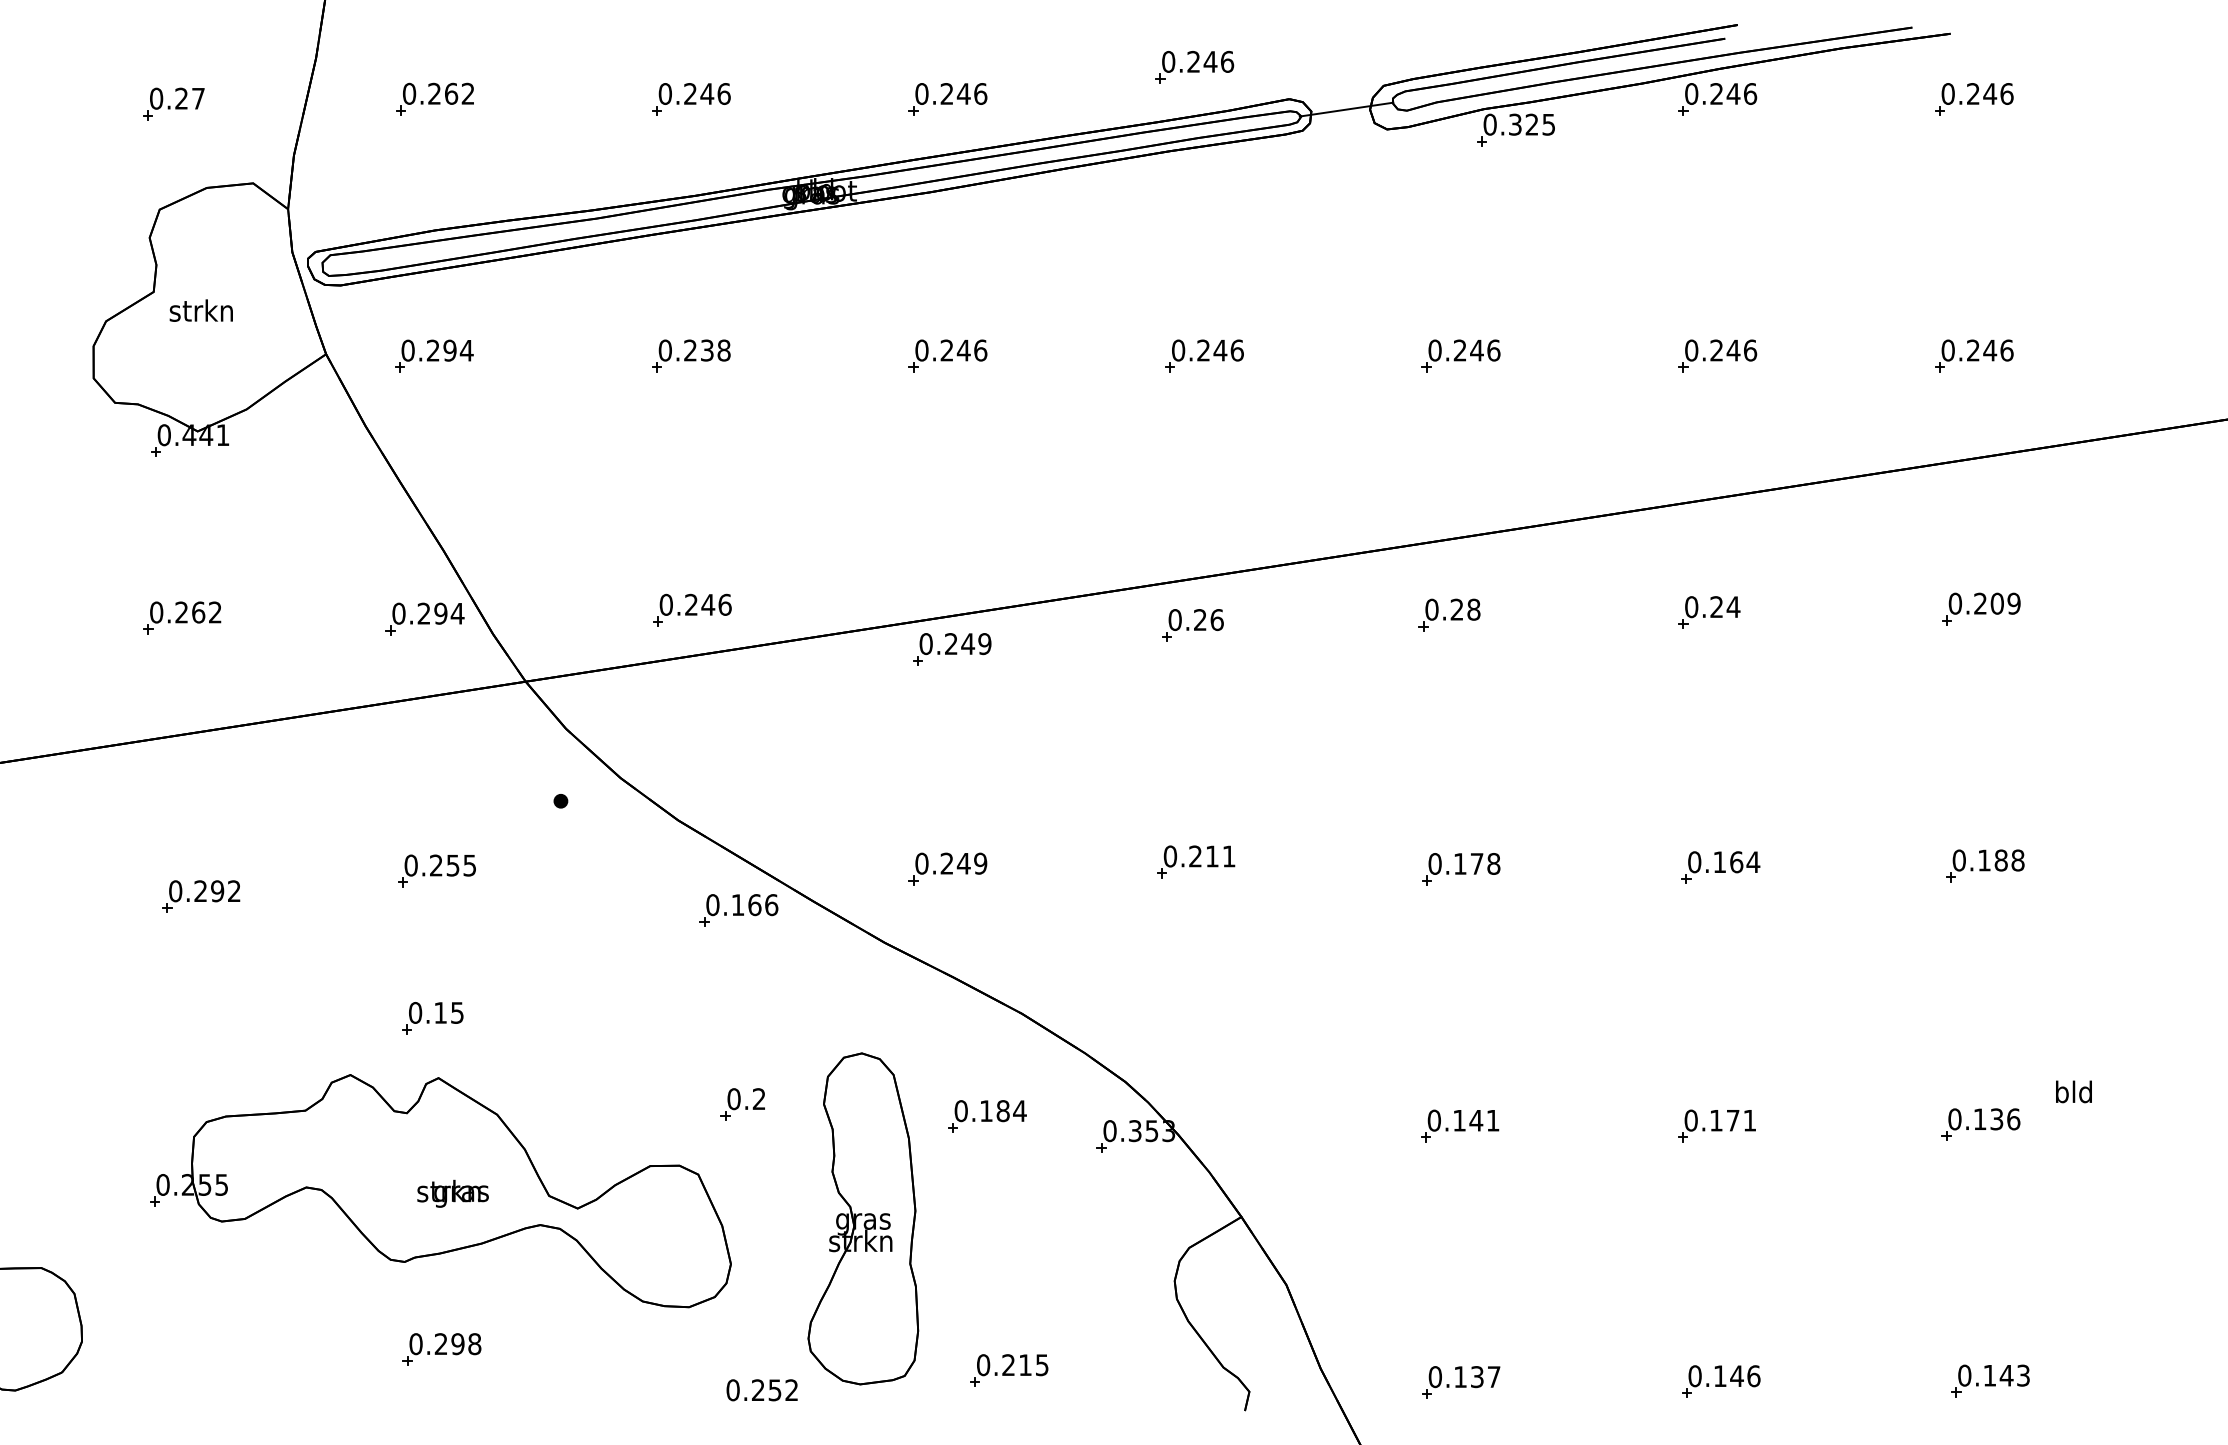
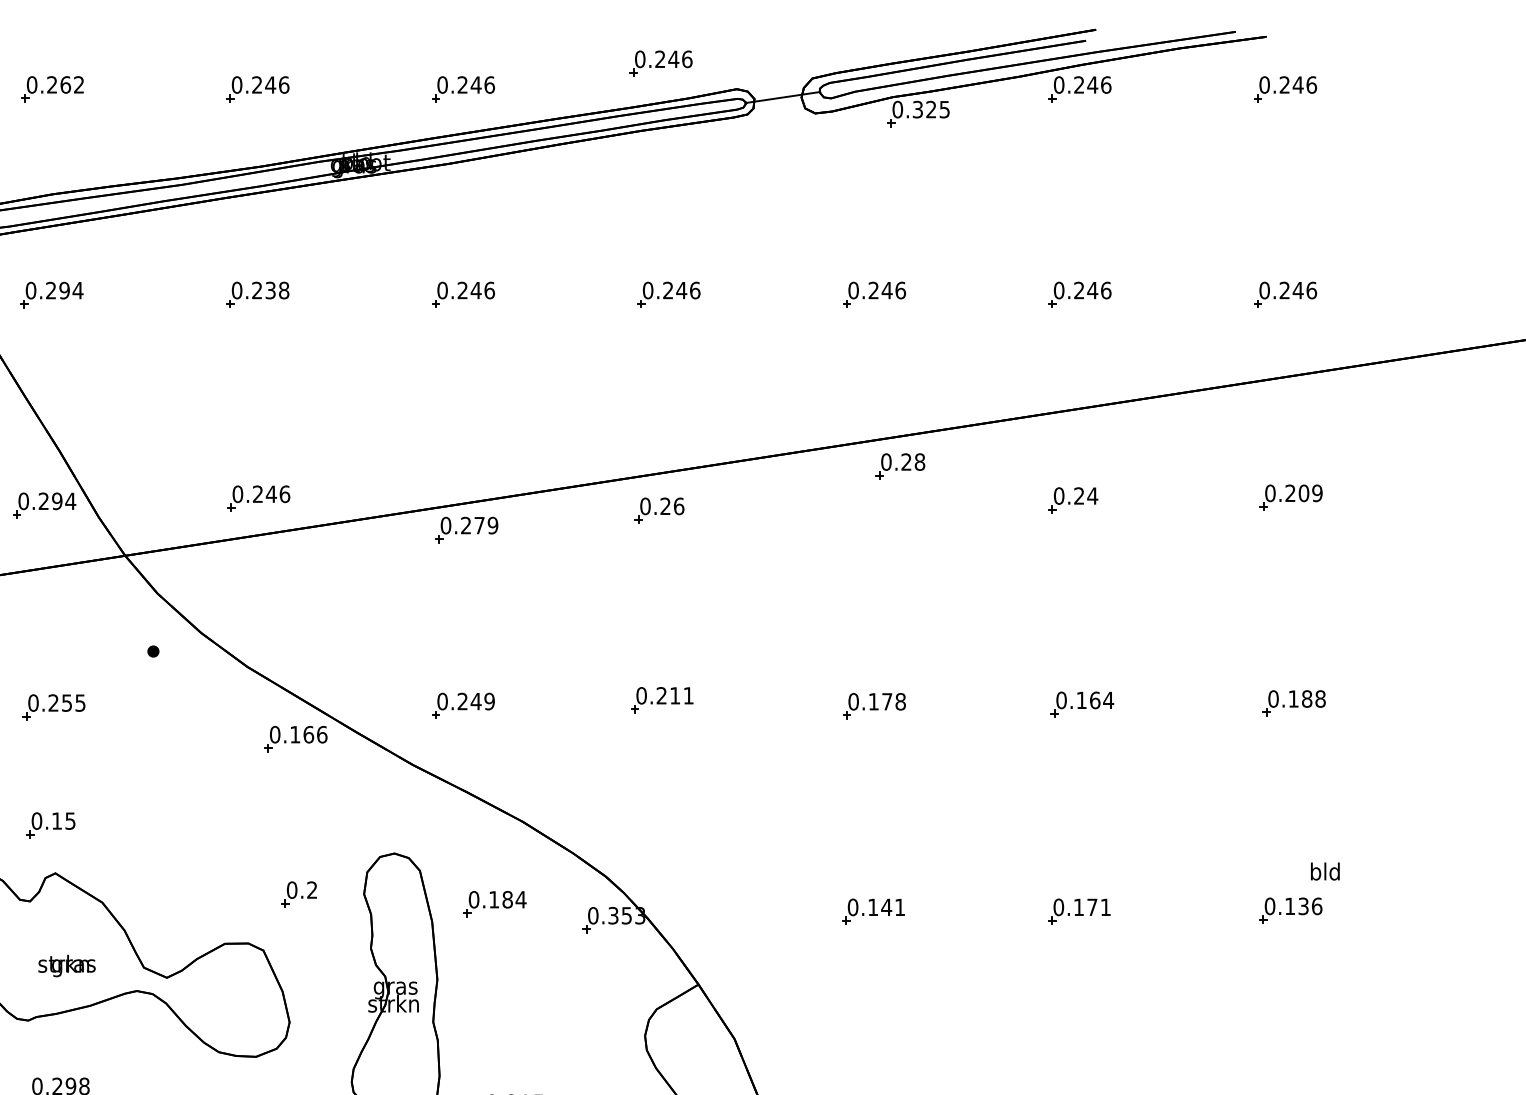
part: (1449, 614) -> (900, 465), moved
text: (968, 643) -> (479, 525), 0.249 -> 0.279
text: (2073, 1091) -> (1324, 871), moved

